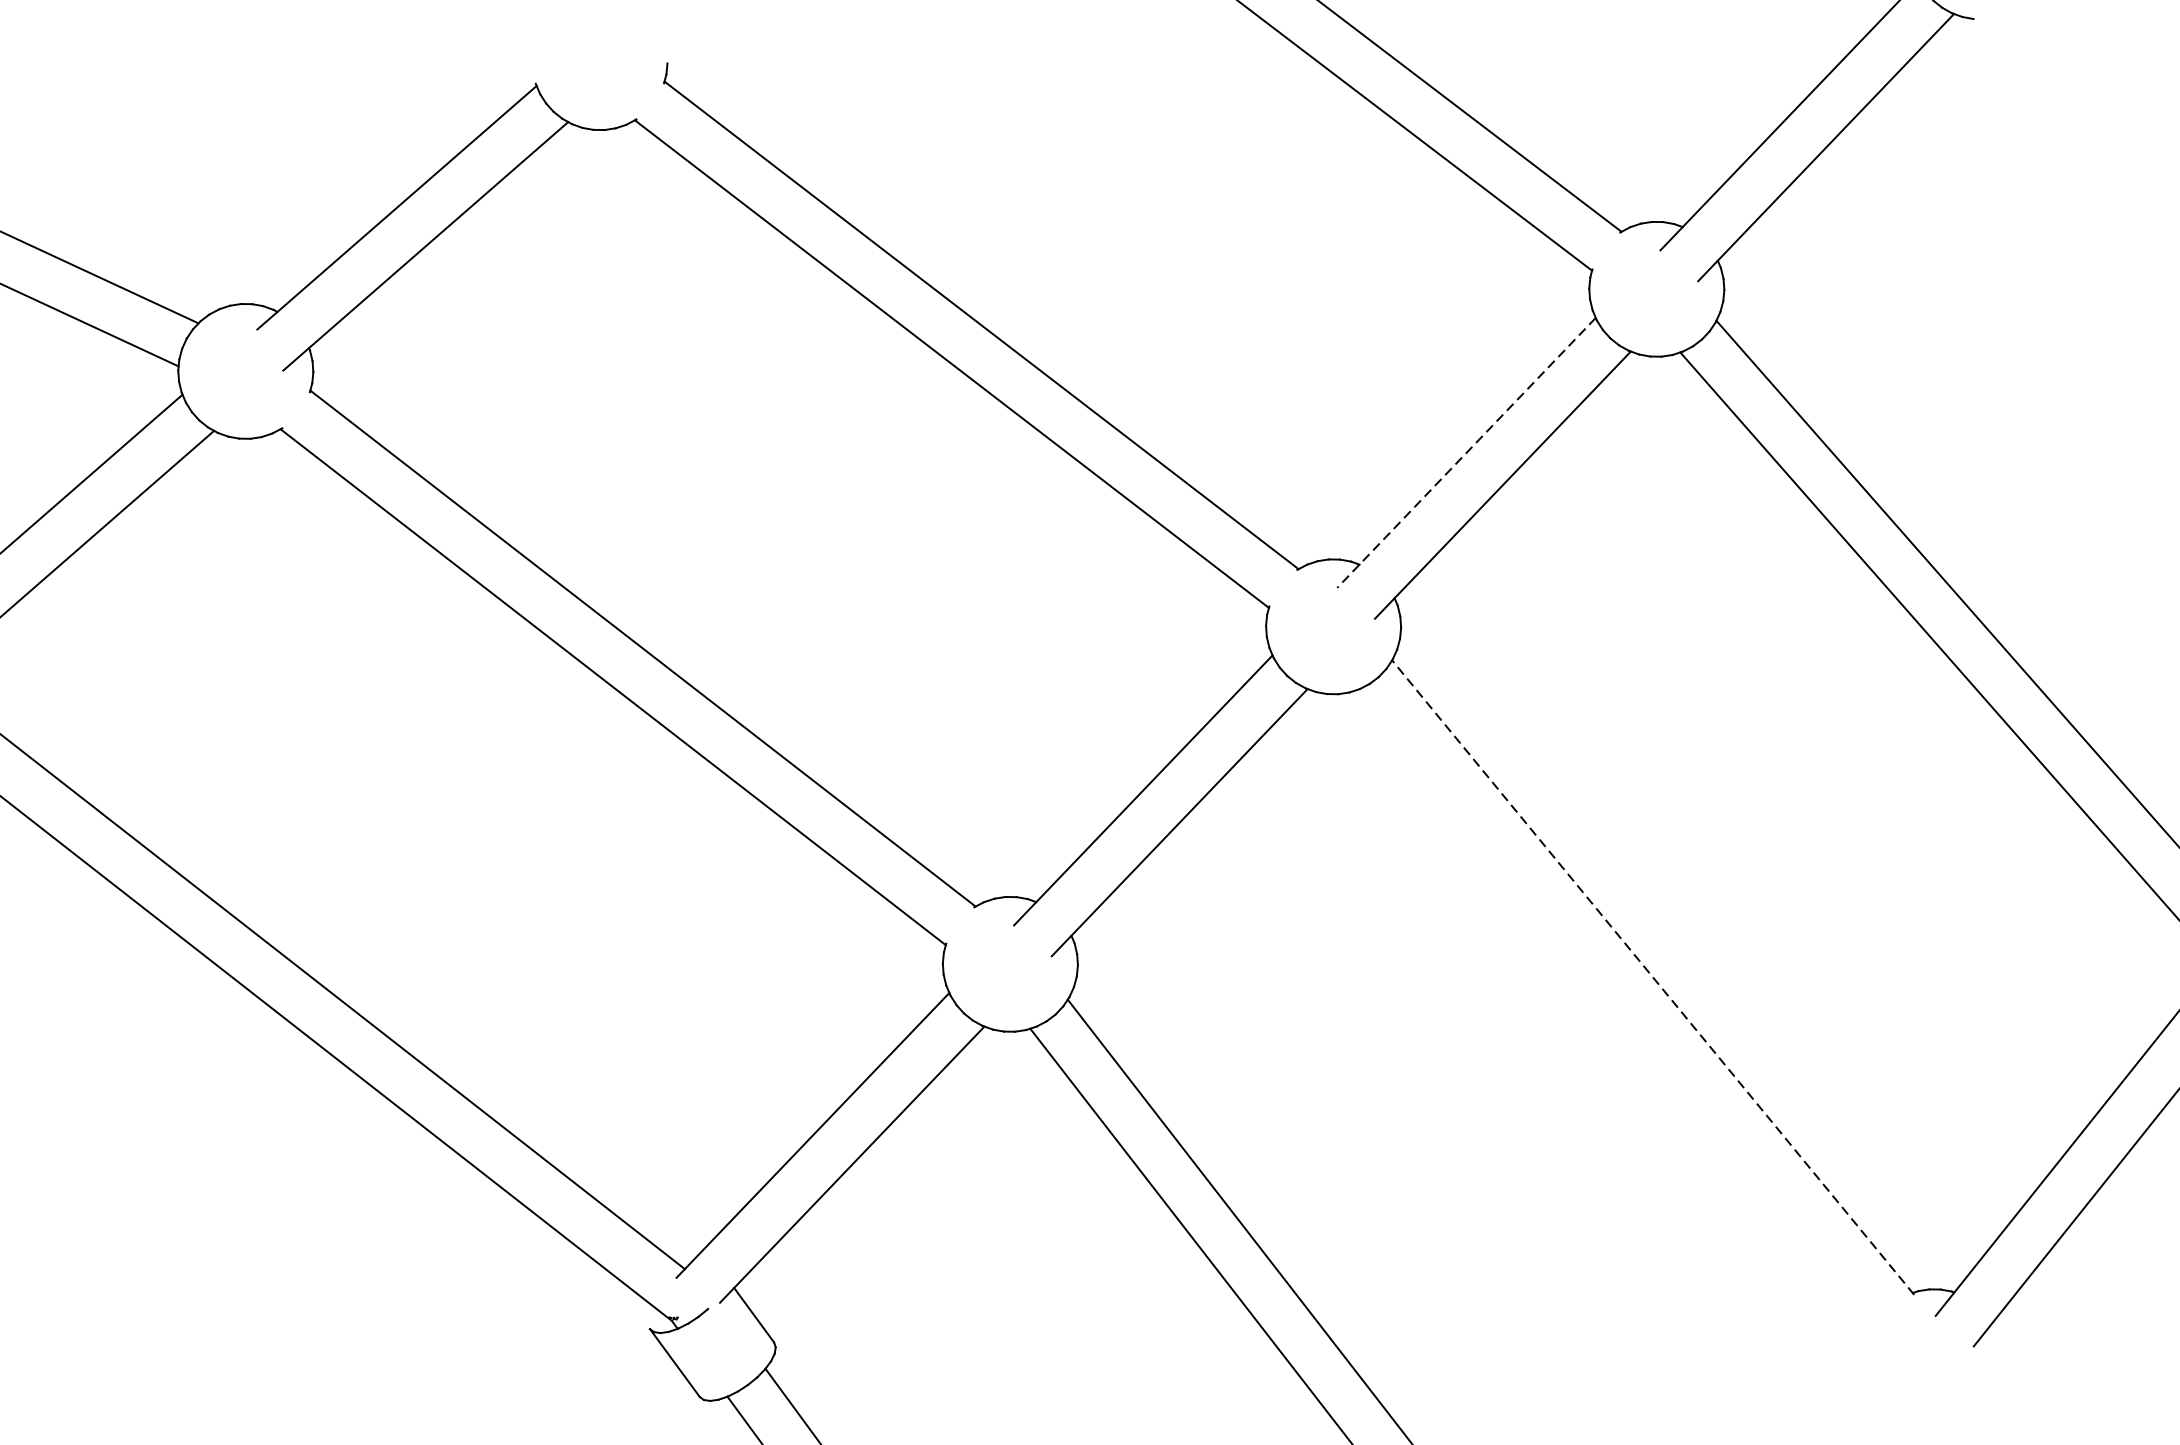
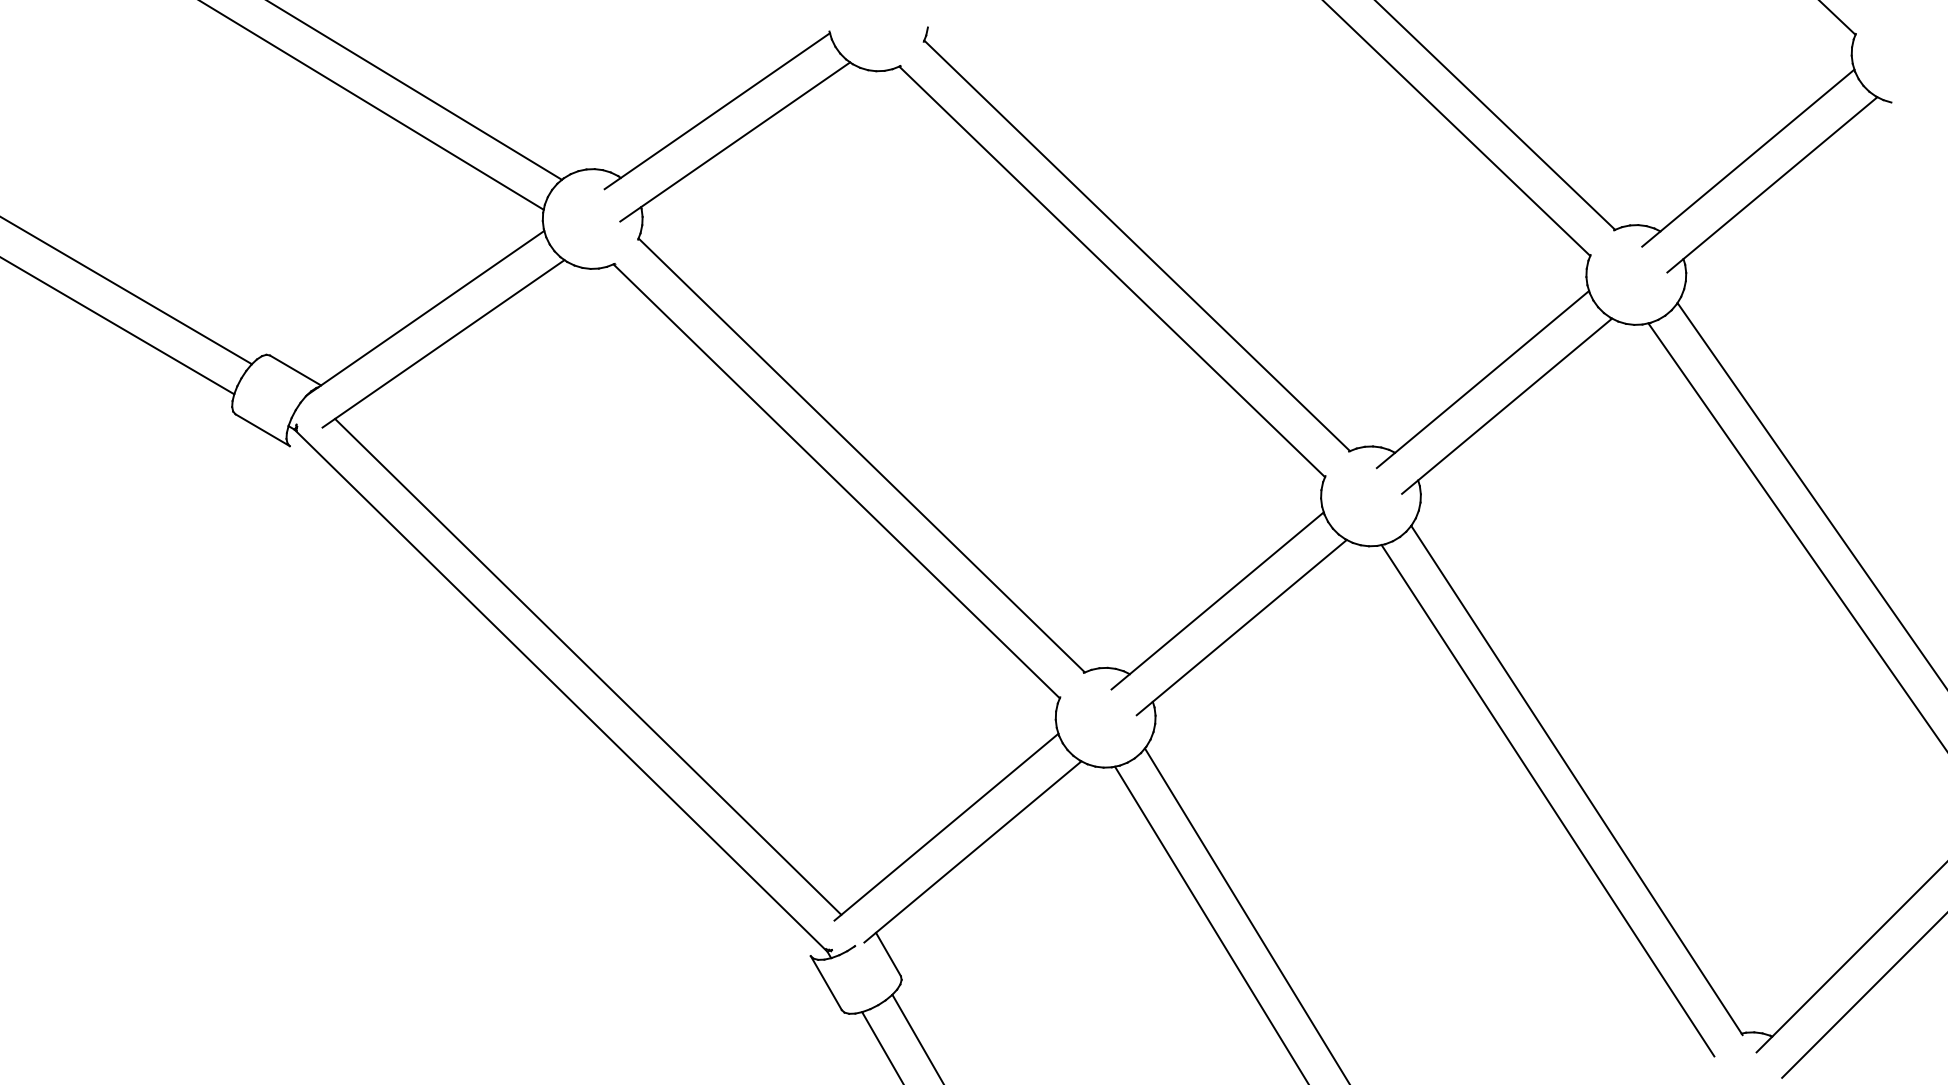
line: (1465, 452) -> (1482, 379), dashed -> solid
line: (1652, 977) -> (1576, 780), dashed -> solid
line: (1616, 1008) -> (1547, 800), added

